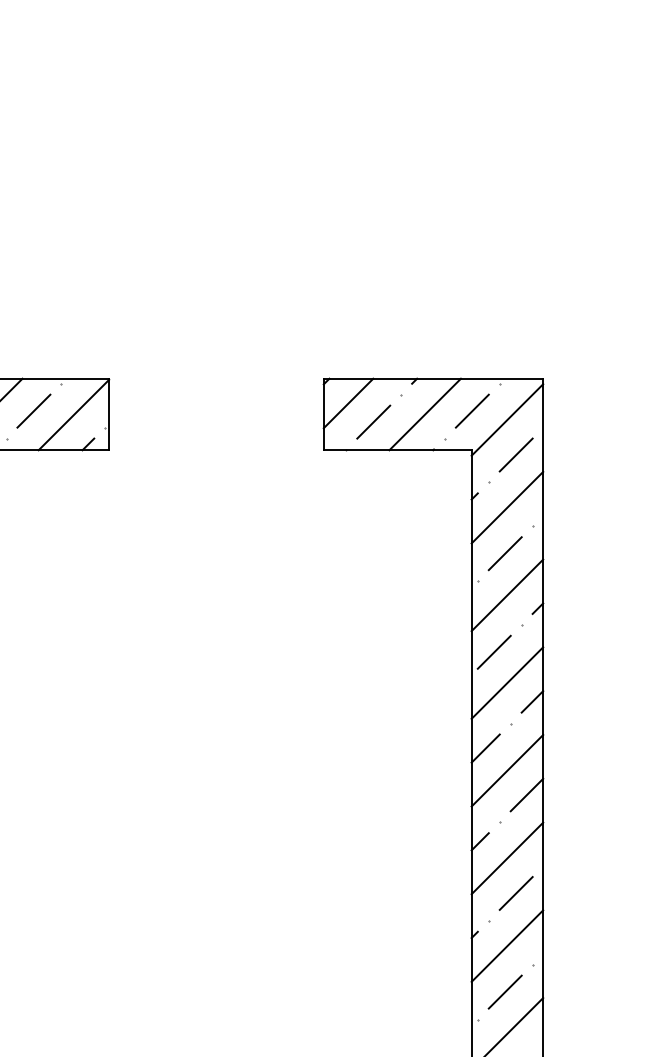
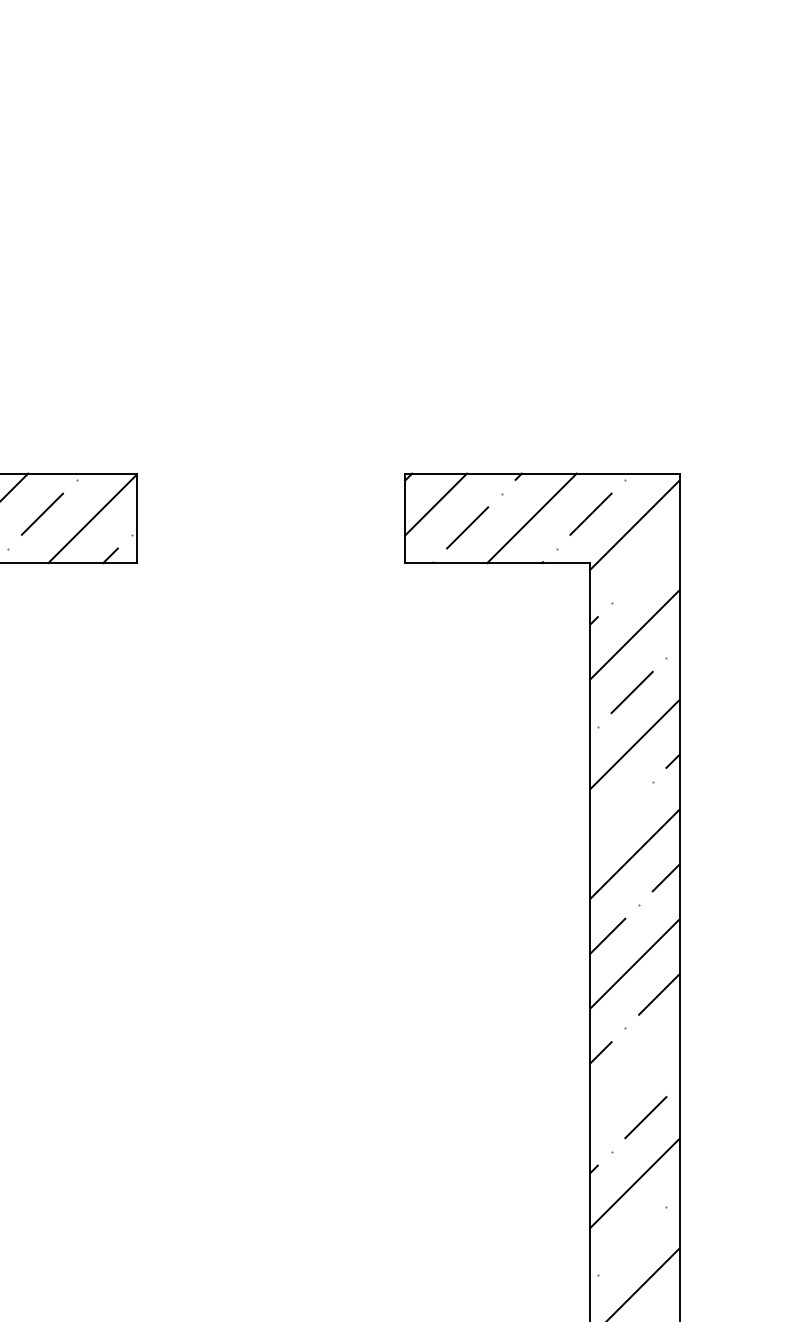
line: (515, 454) -> (644, 568), removed
line: (493, 651) -> (617, 814), removed
line: (507, 858) -> (634, 1073), removed
line: (504, 991) -> (631, 1240), removed

